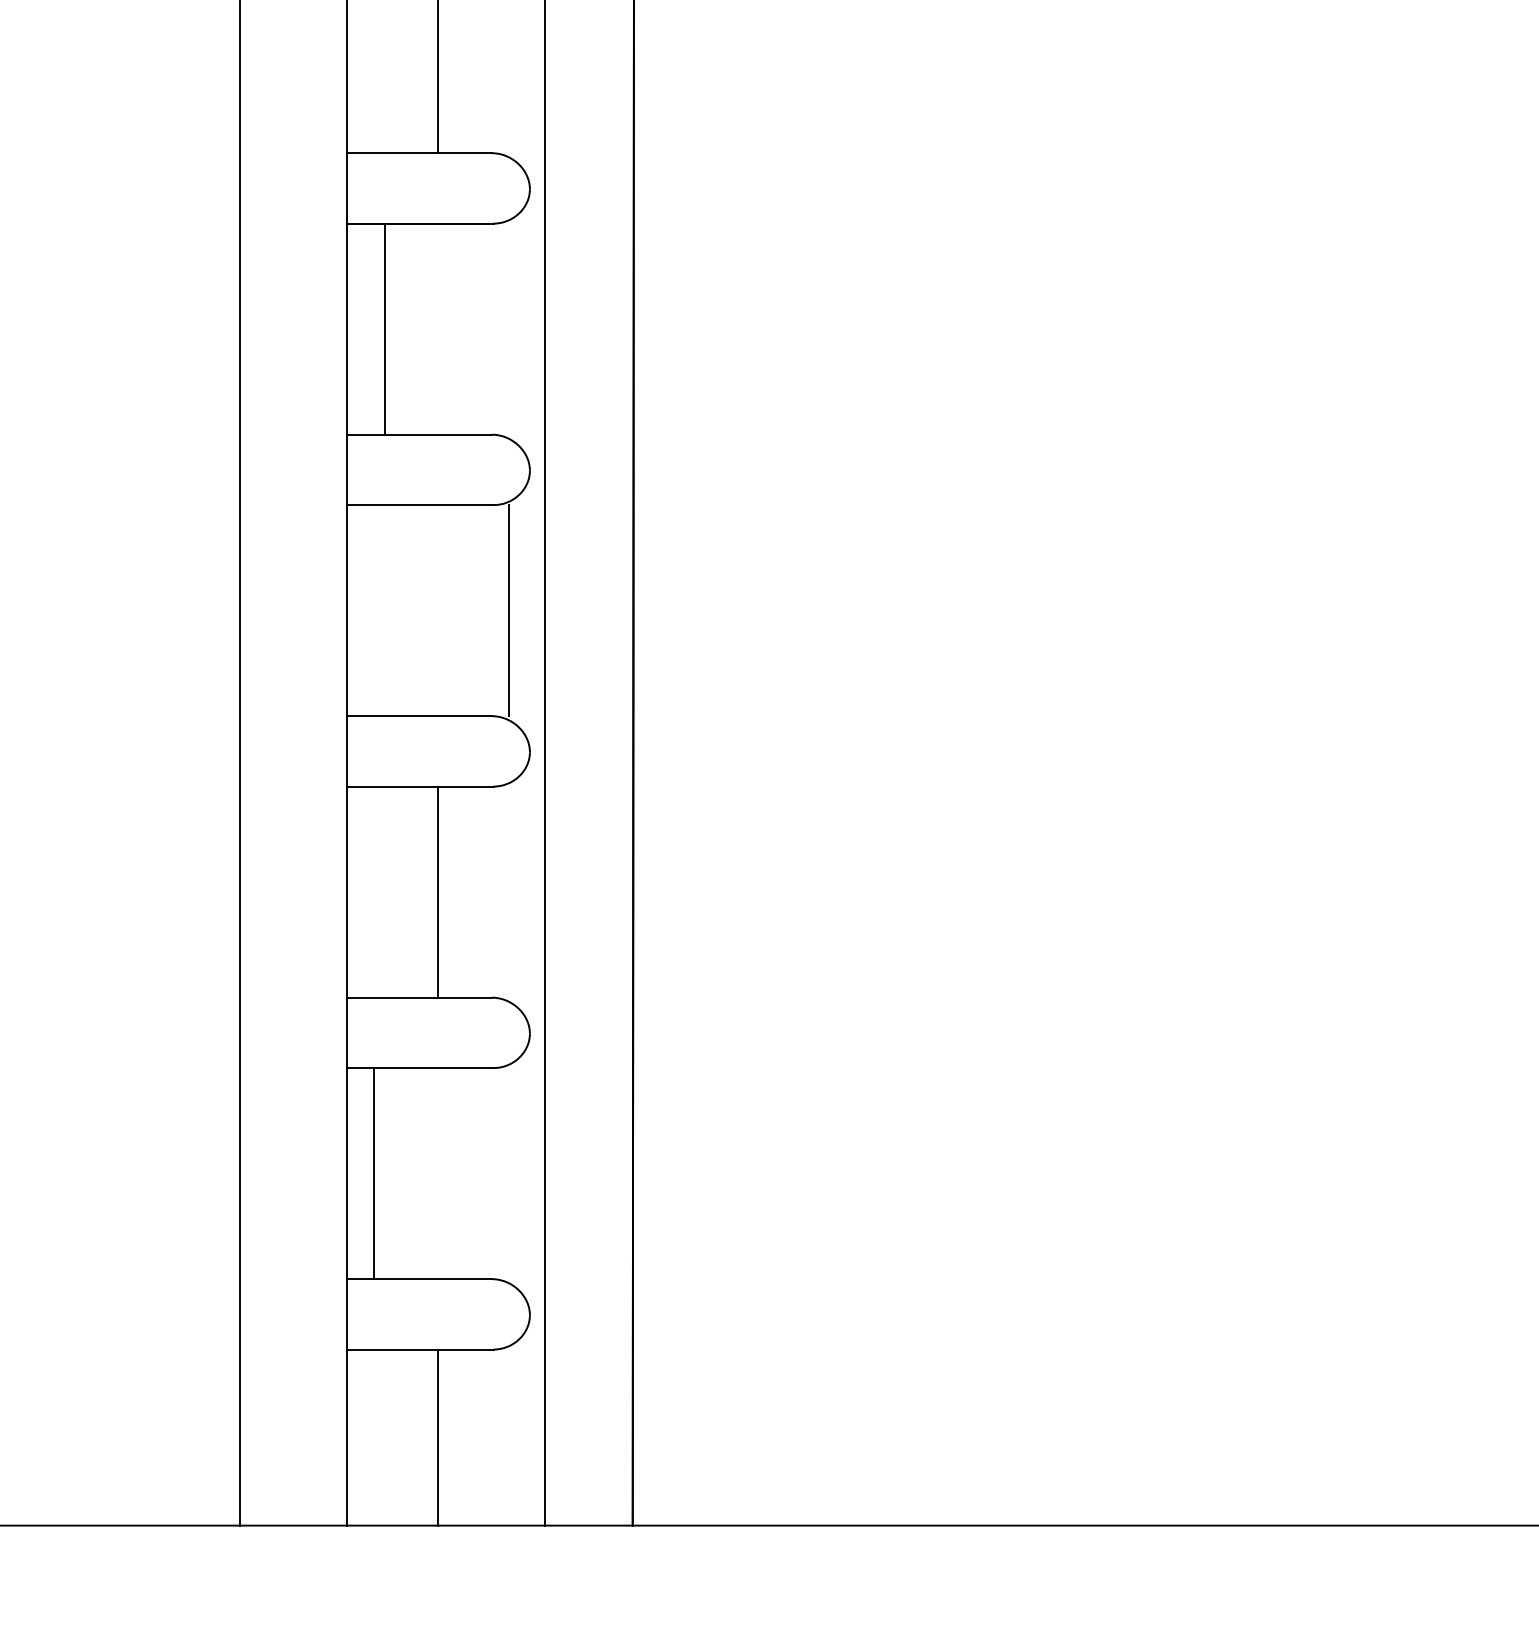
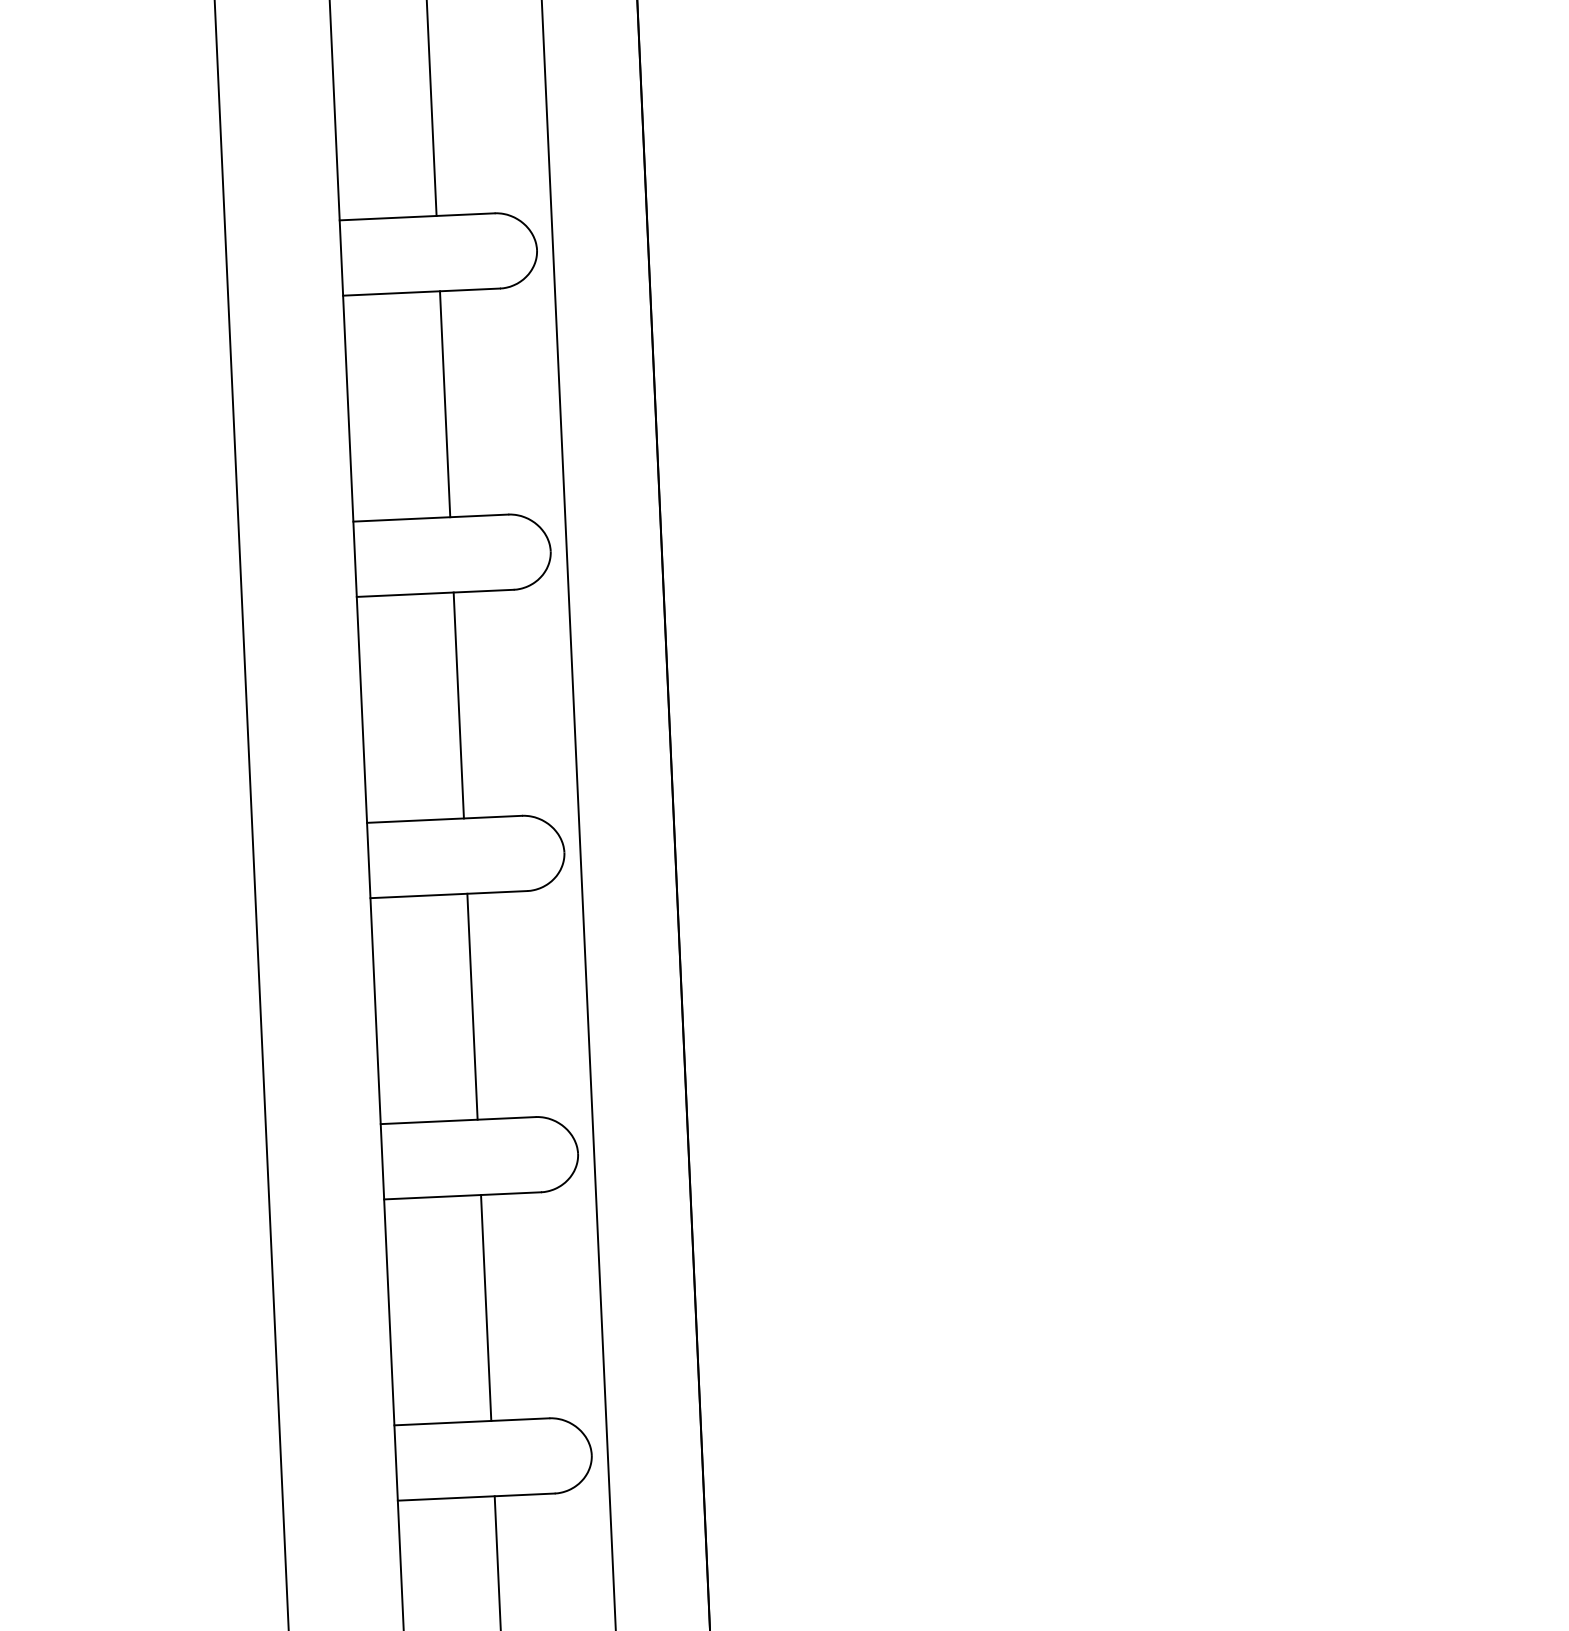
line: (384, 328) -> (444, 403), moved
line: (508, 610) -> (458, 705), moved
line: (373, 1173) -> (485, 1307), moved

